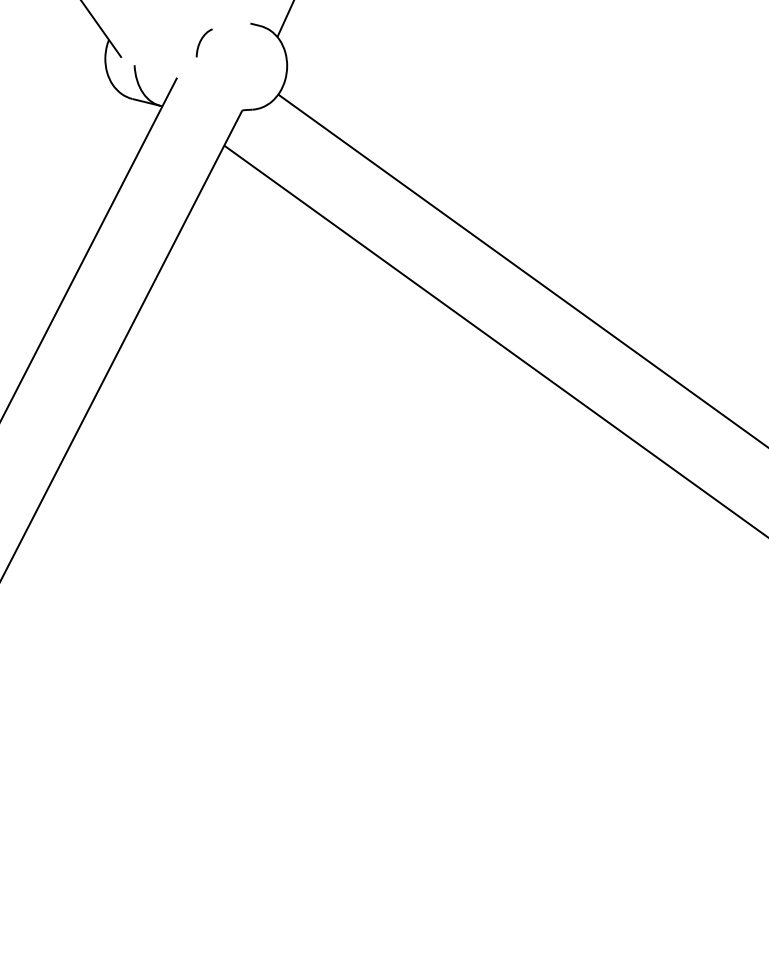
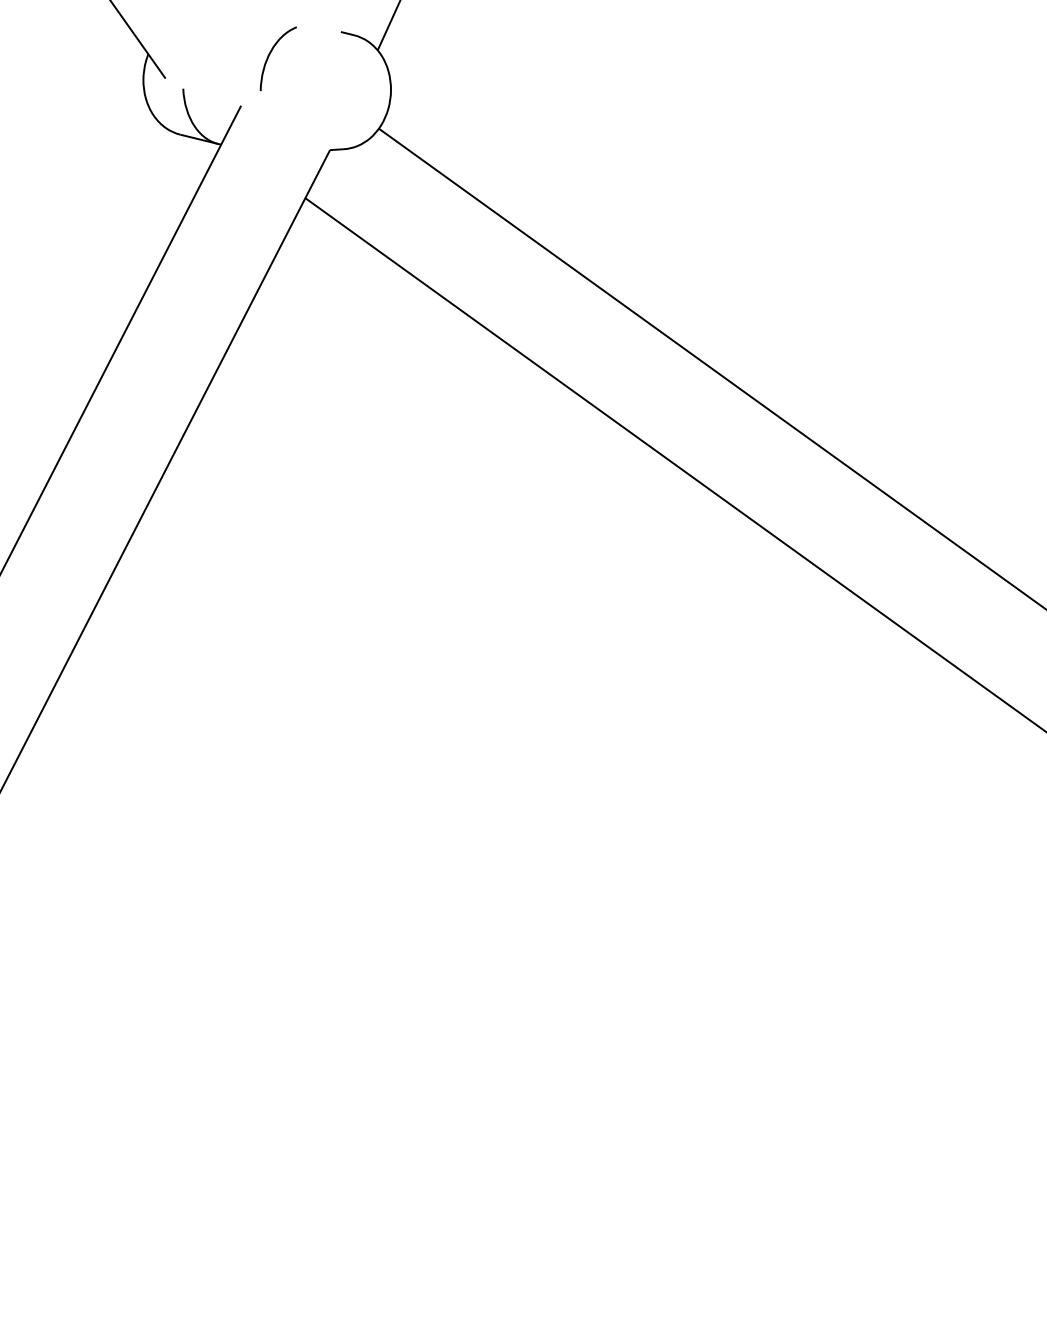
part: (204, 42) -> (278, 57), size x1.67

